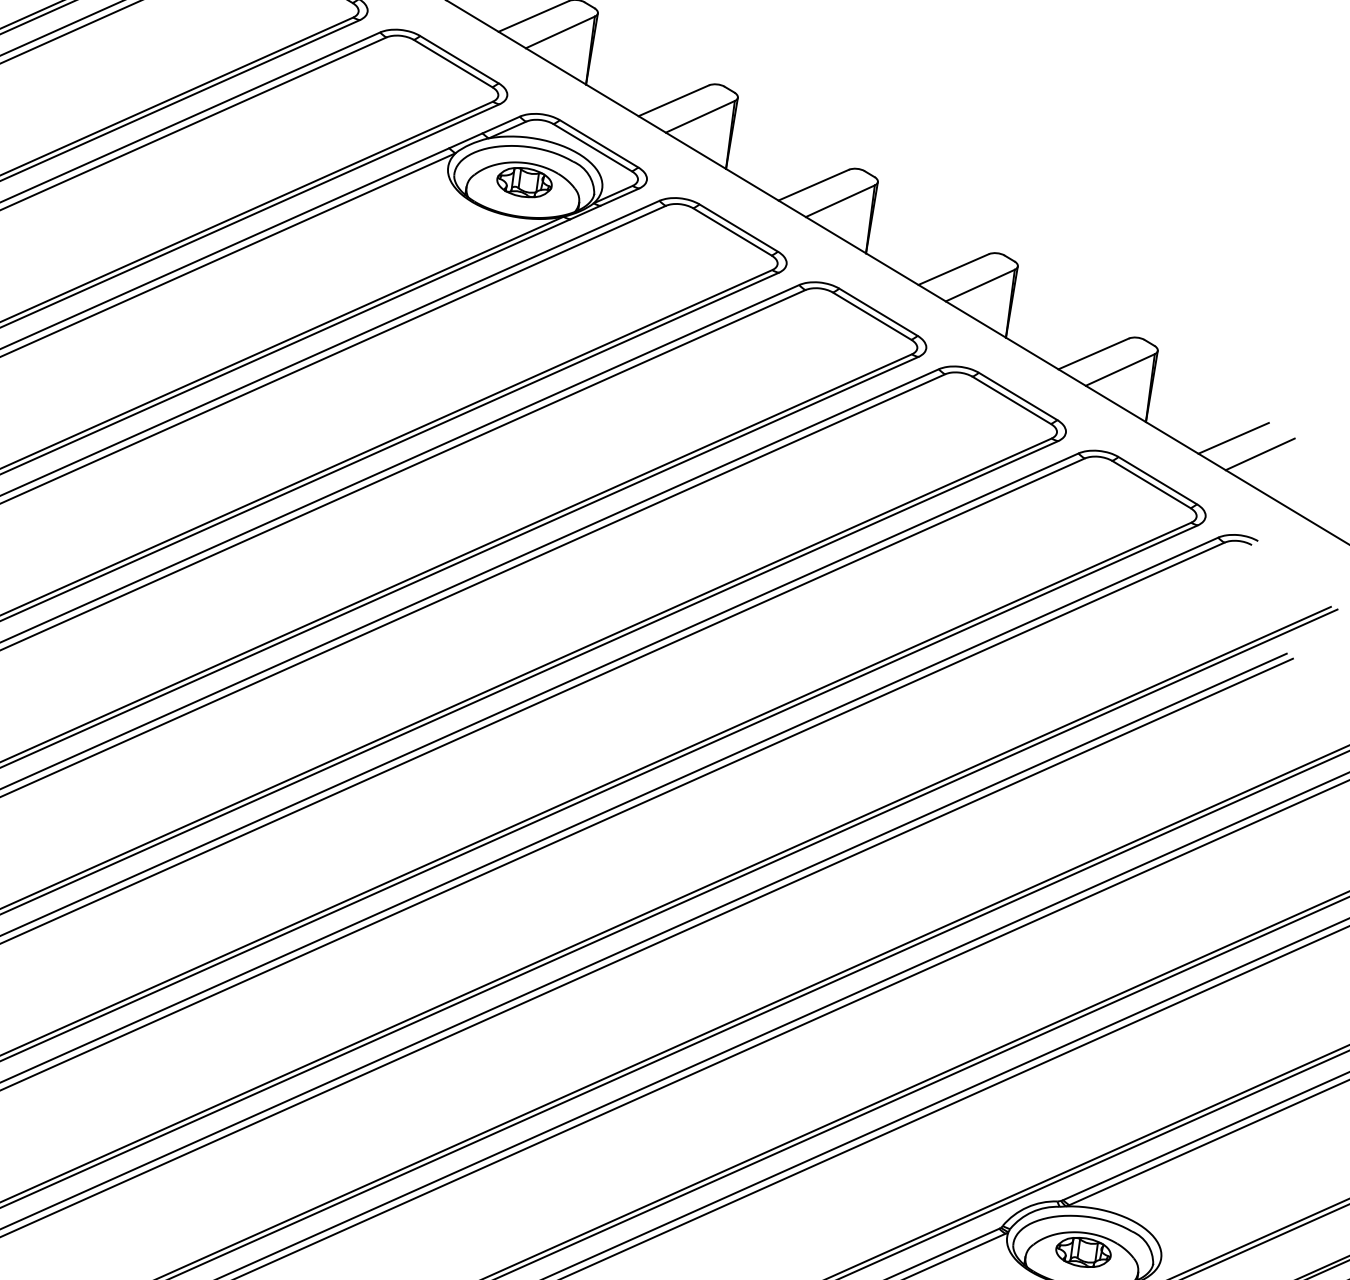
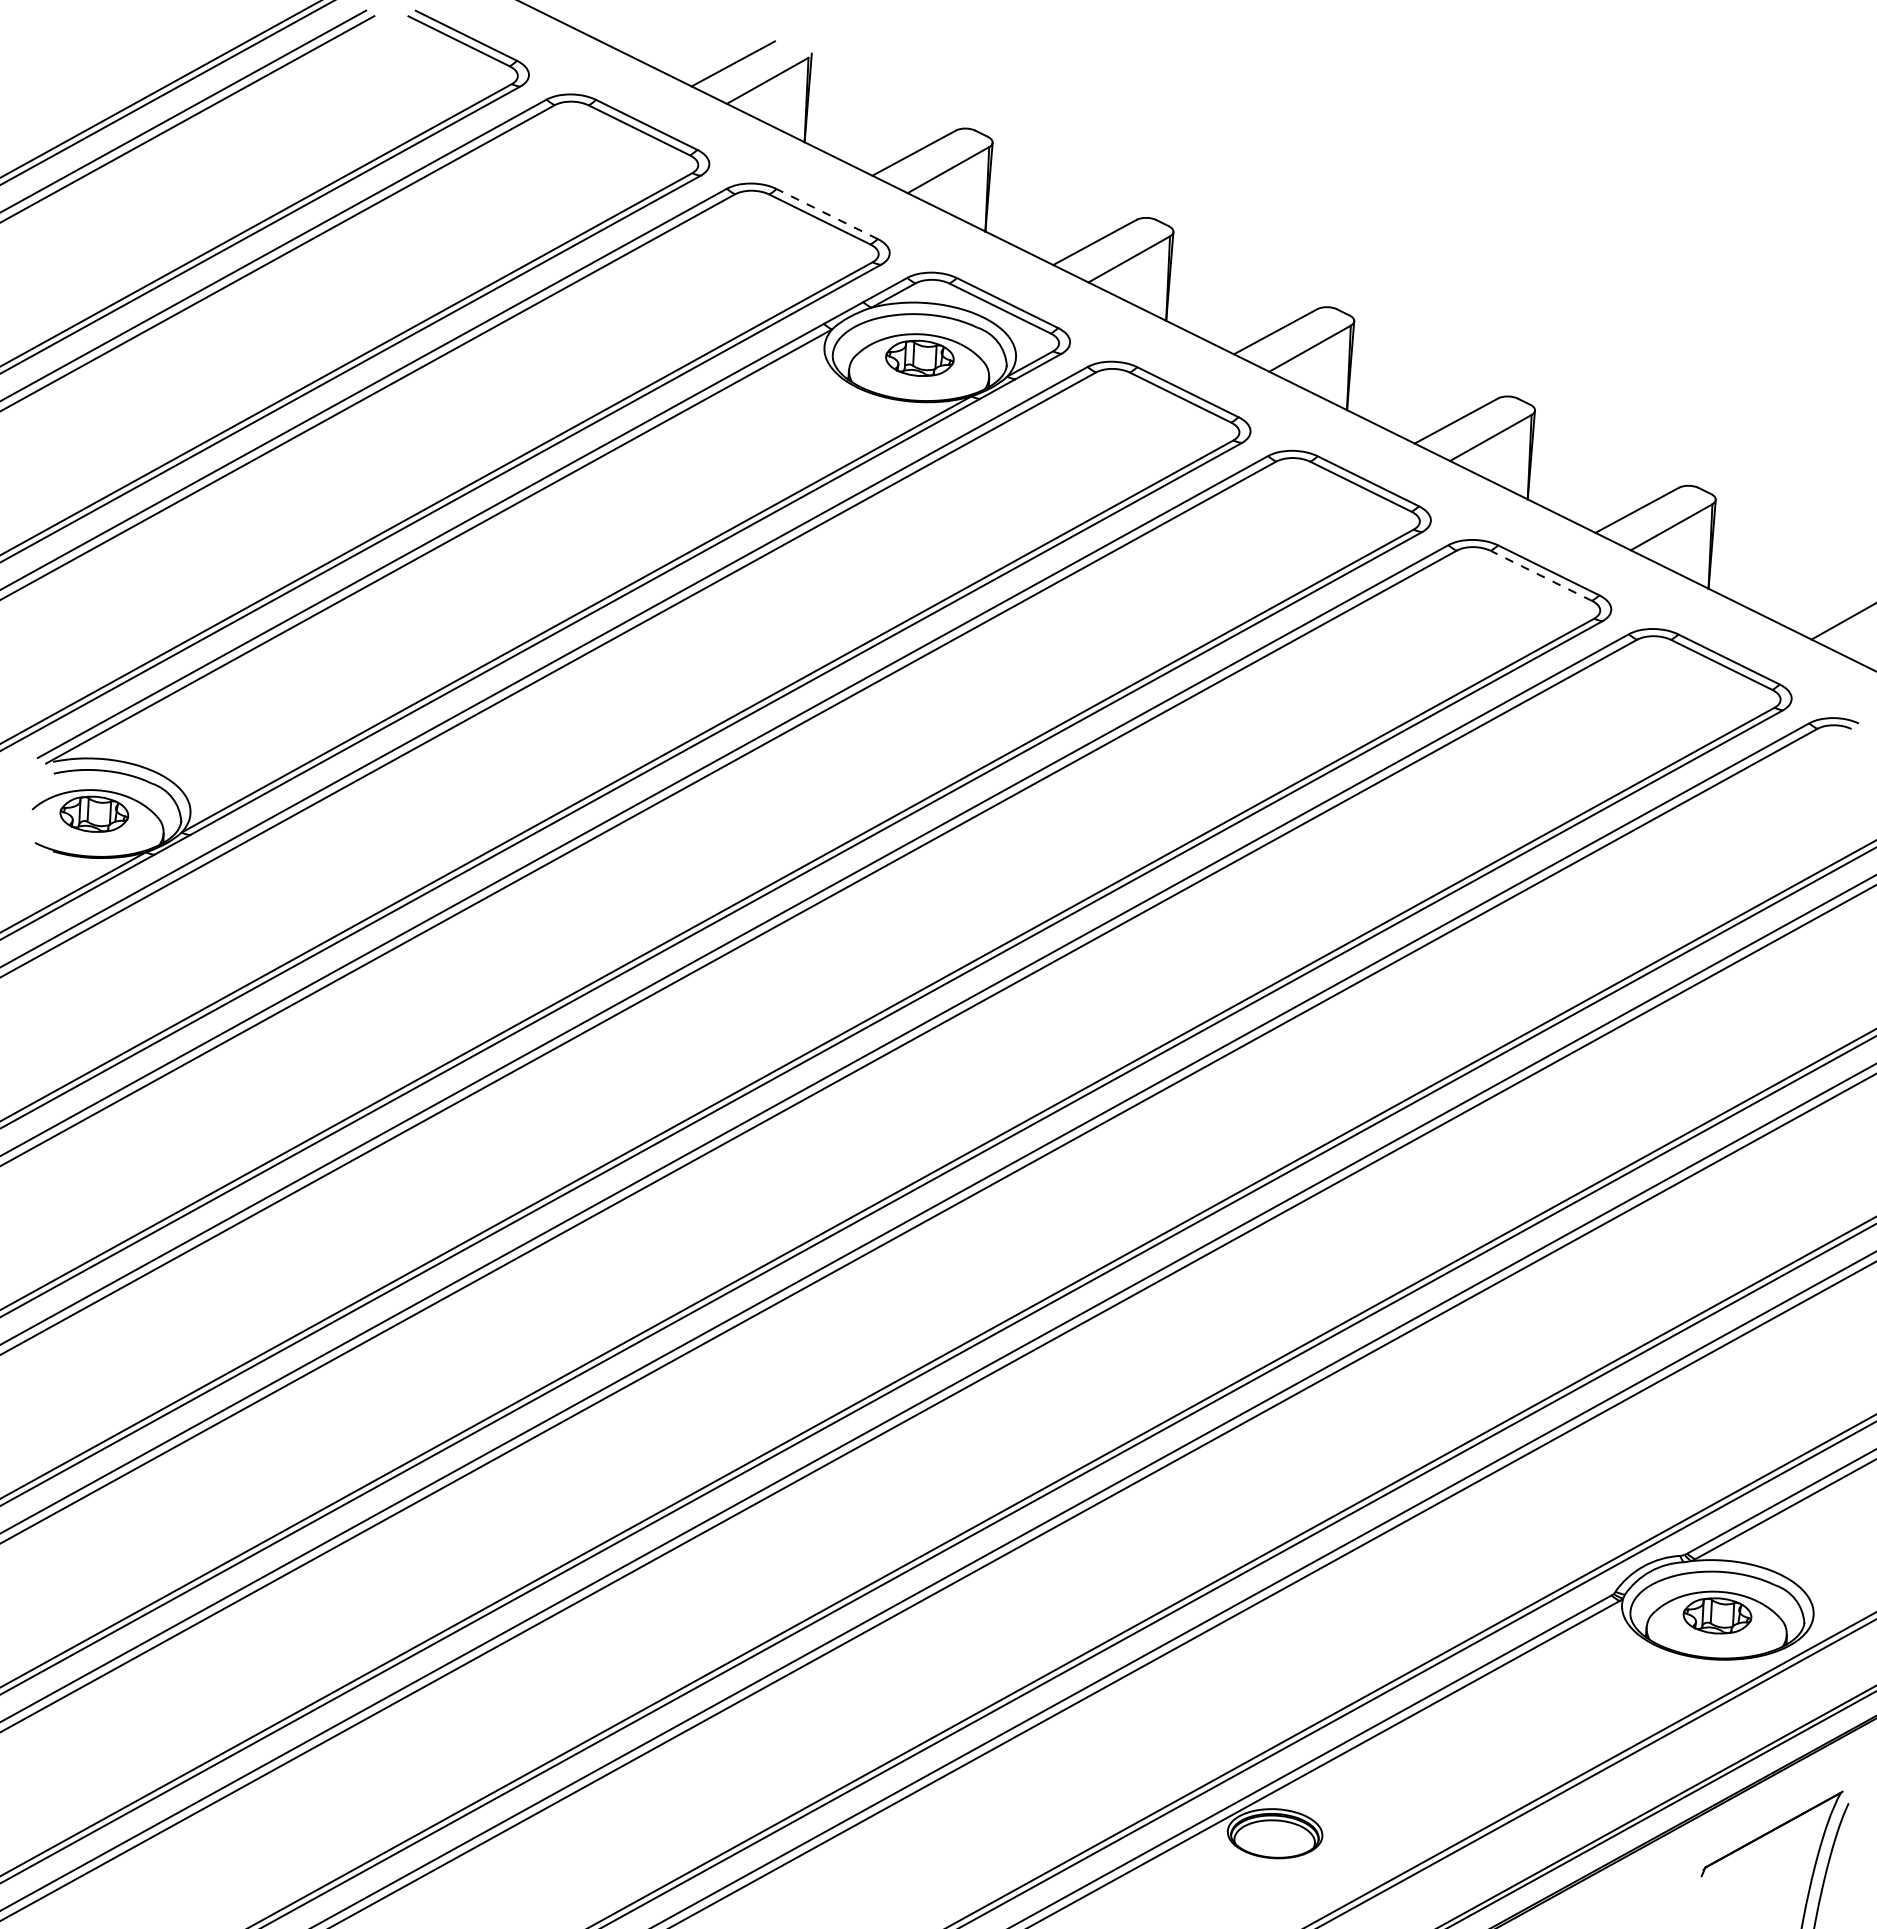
line: (458, 59) -> (826, 213), solid -> dashed
line: (1011, 400) -> (1540, 575), solid -> dashed
line: (1233, 438) -> (1817, 599), removed

